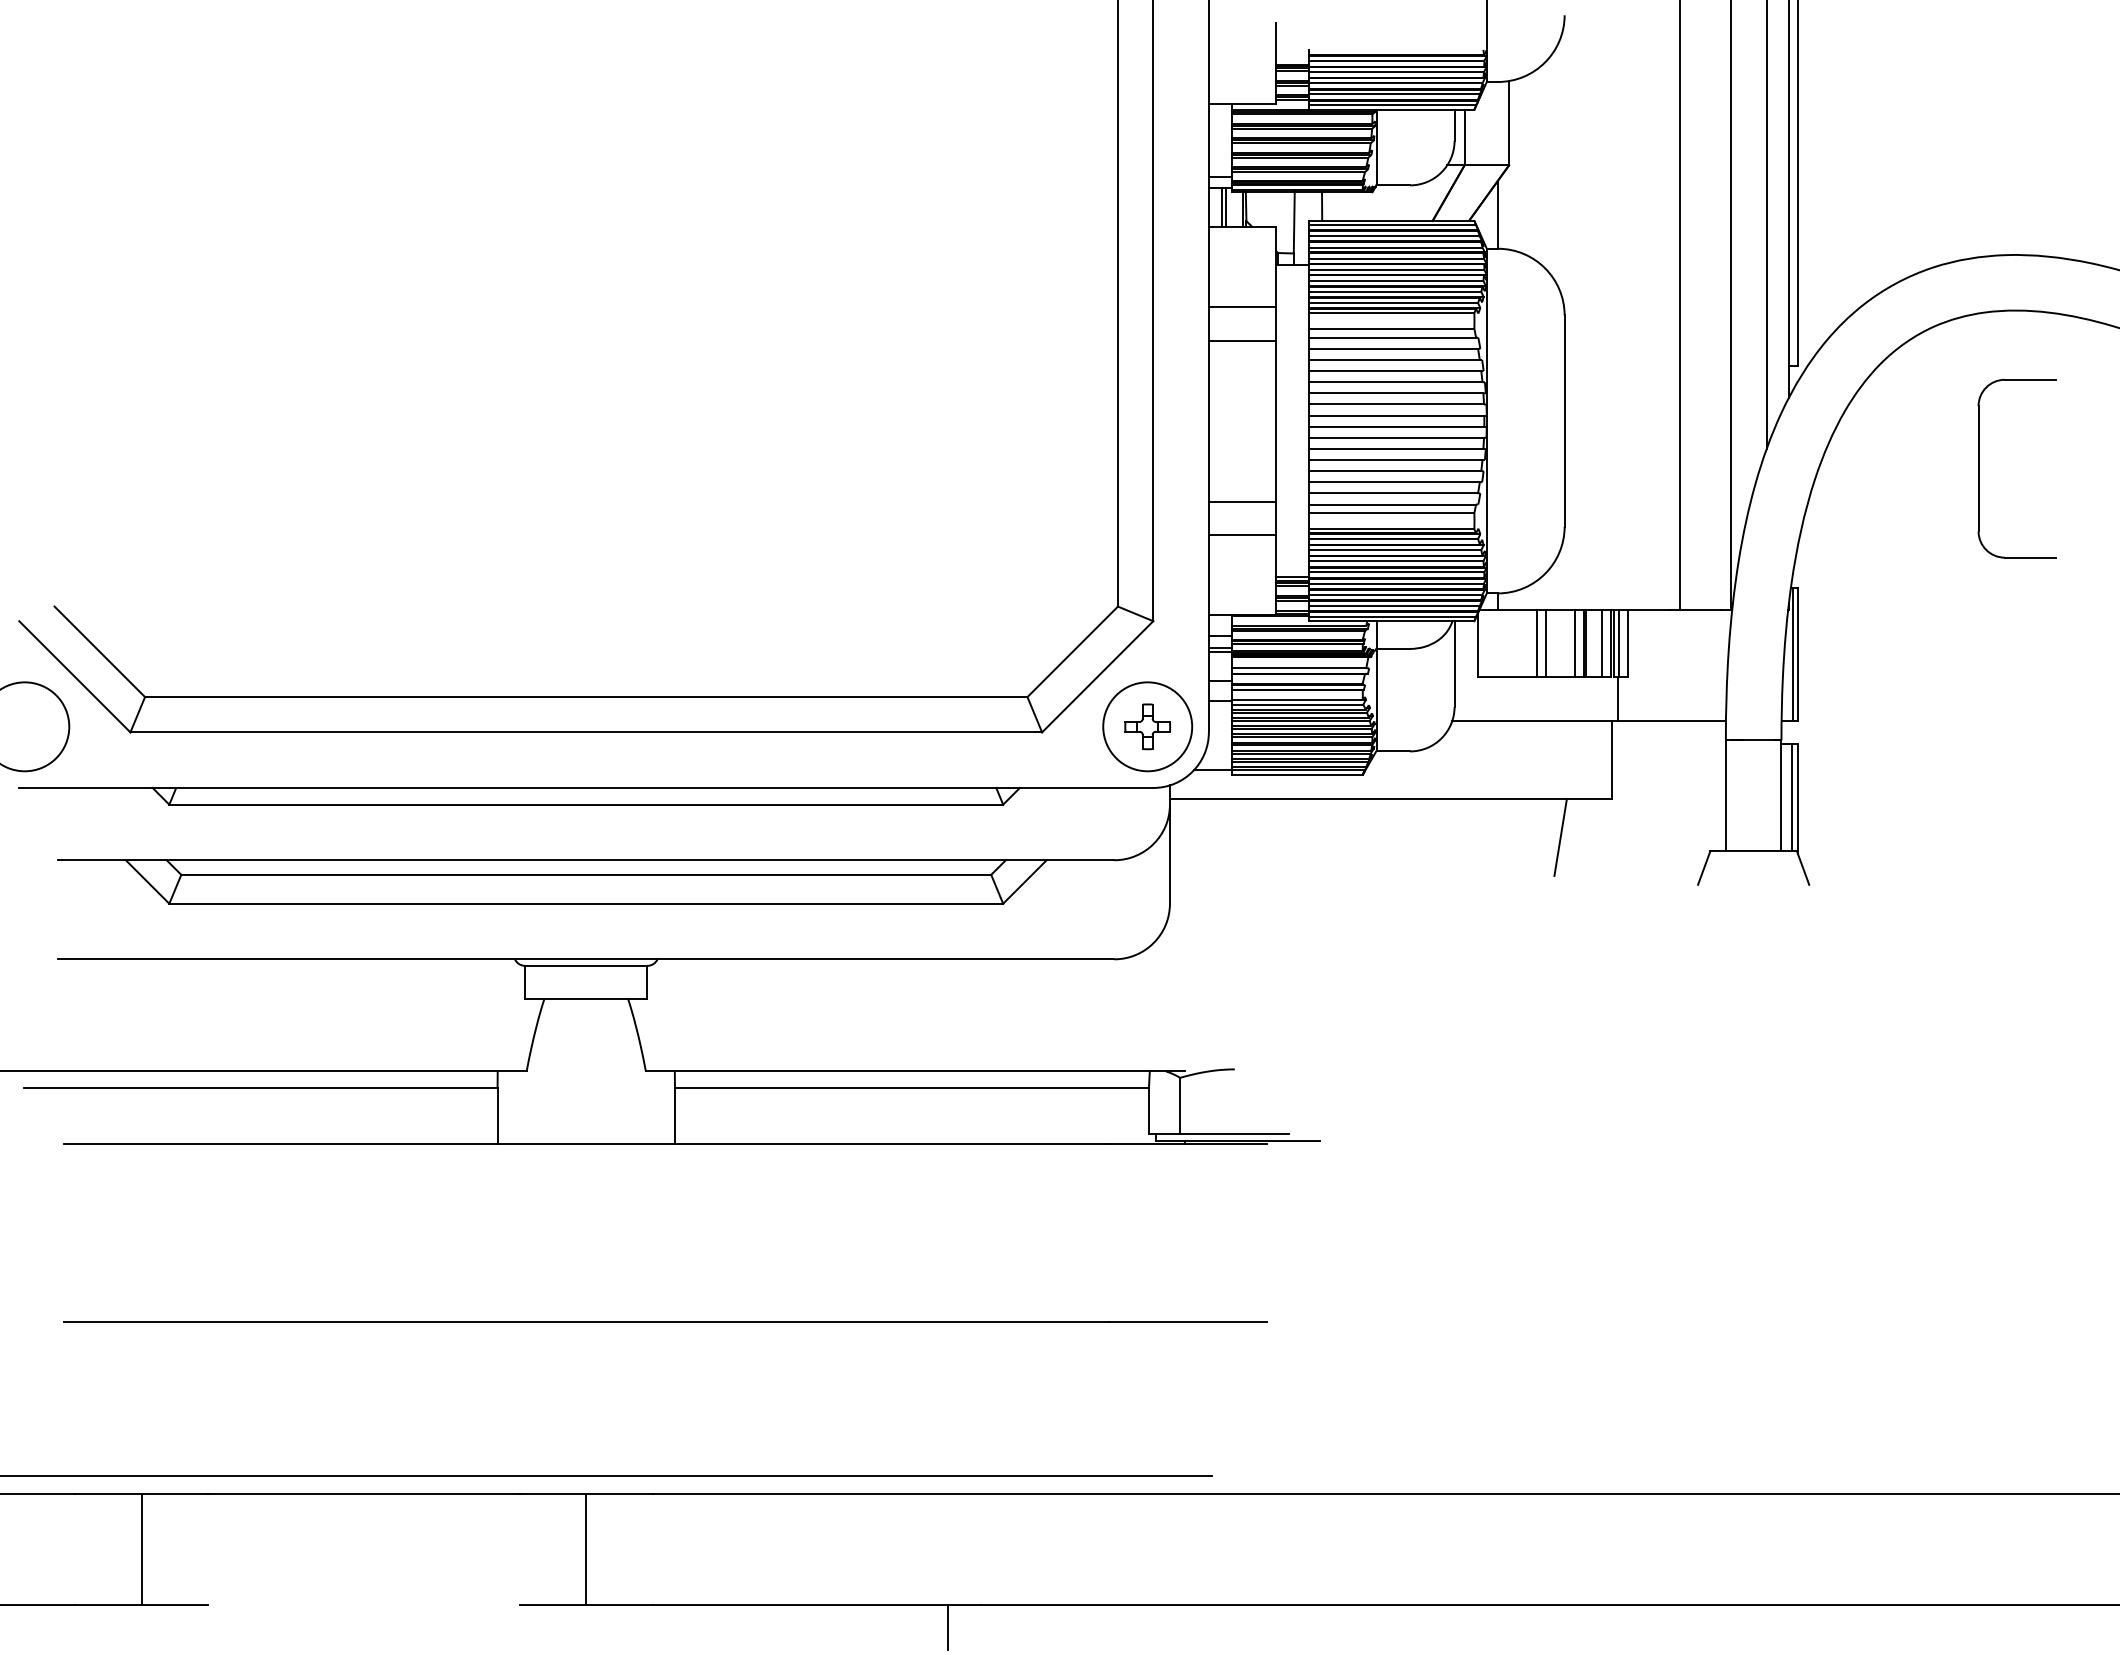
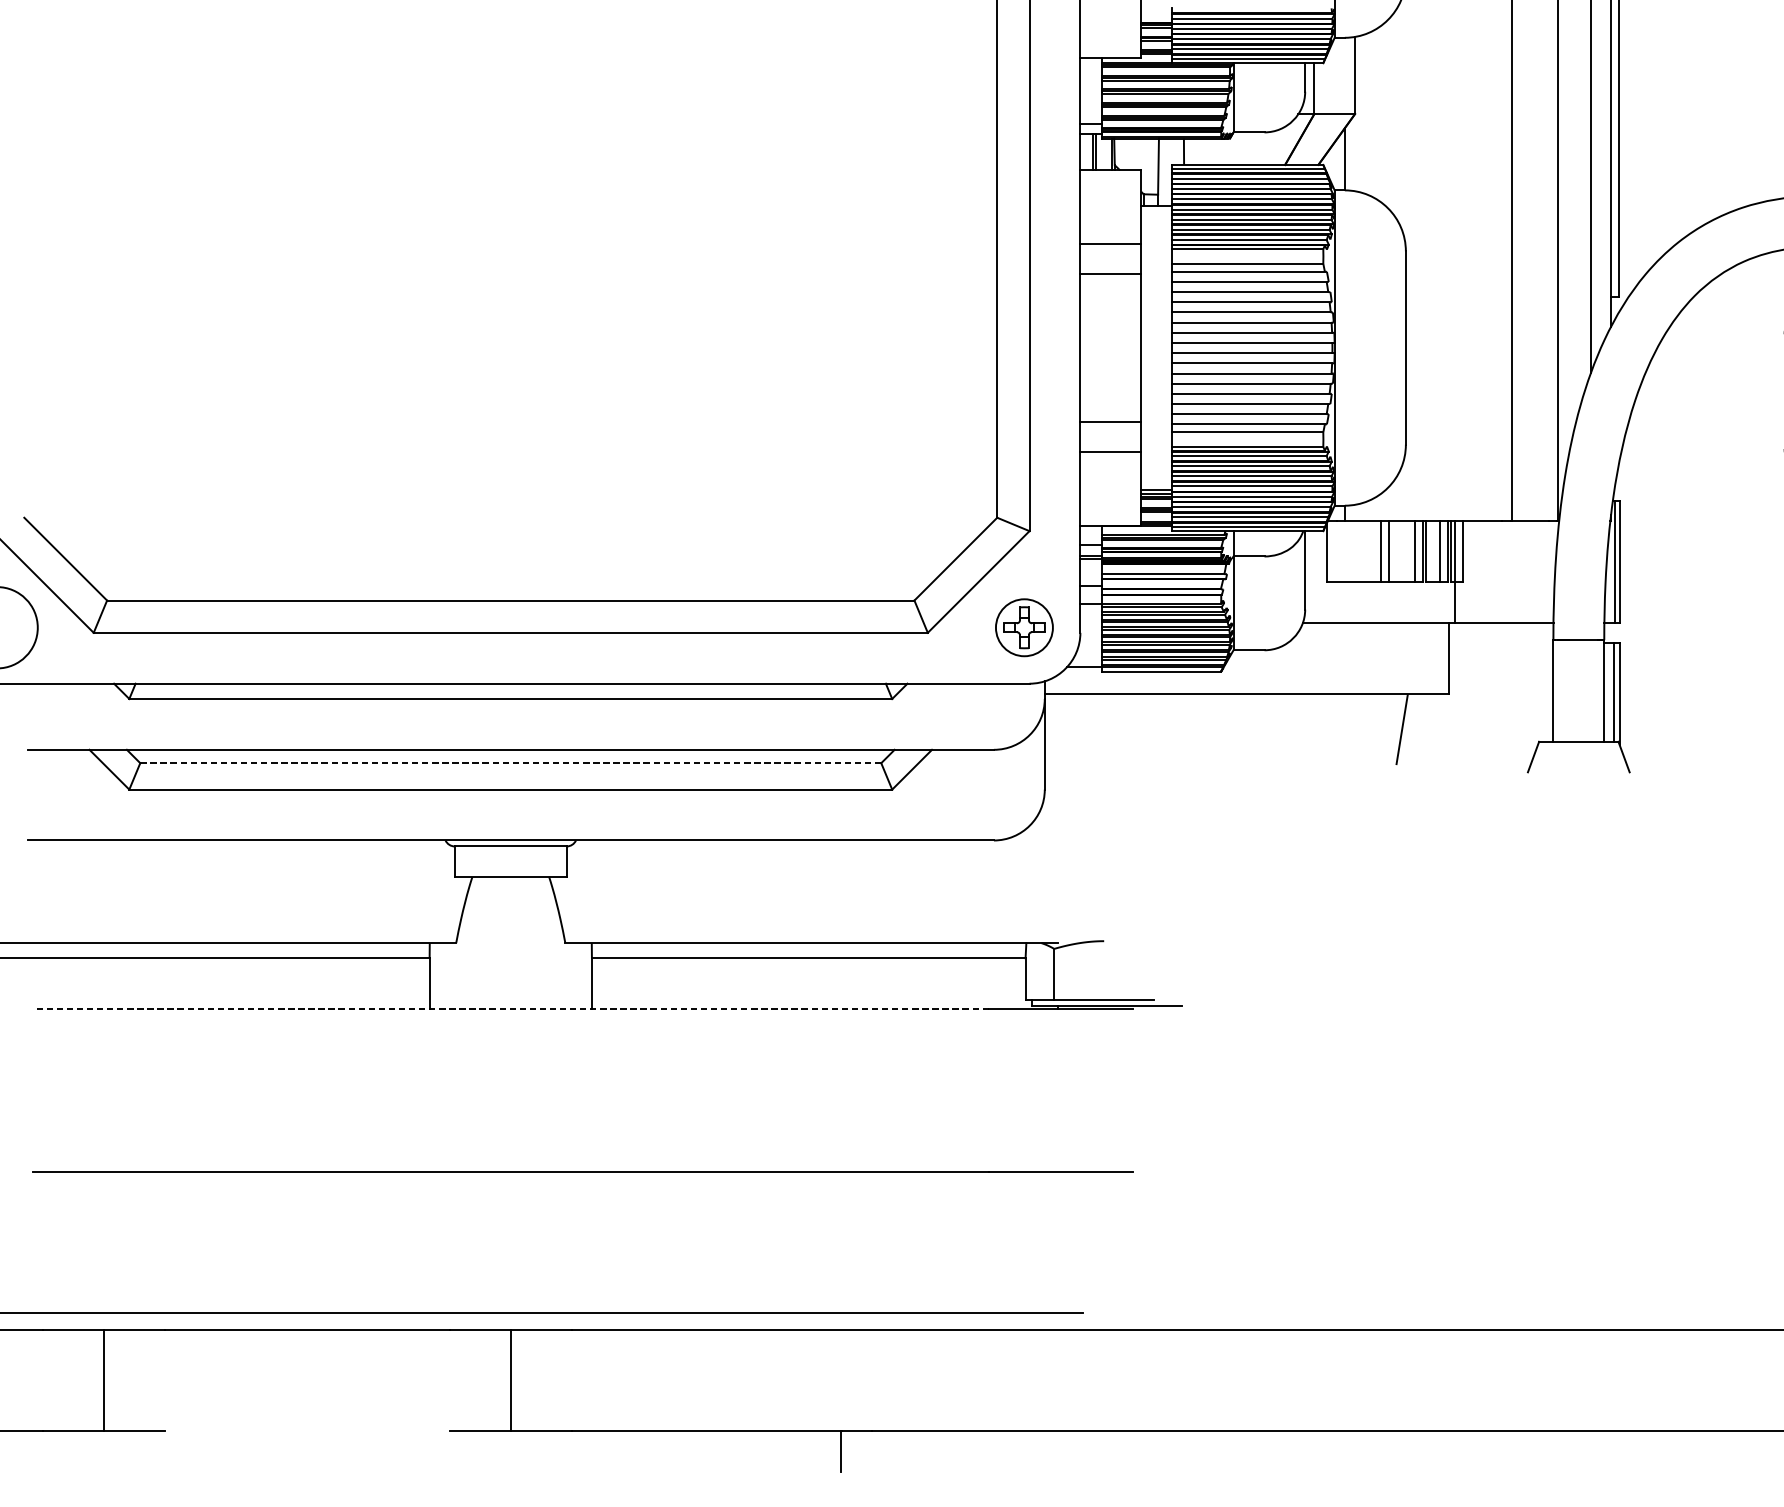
circle: (1147, 726) -> (1024, 627), size x0.7
line: (586, 874) -> (510, 762), solid -> dashed
line: (586, 1143) -> (510, 1008), solid -> dashed

